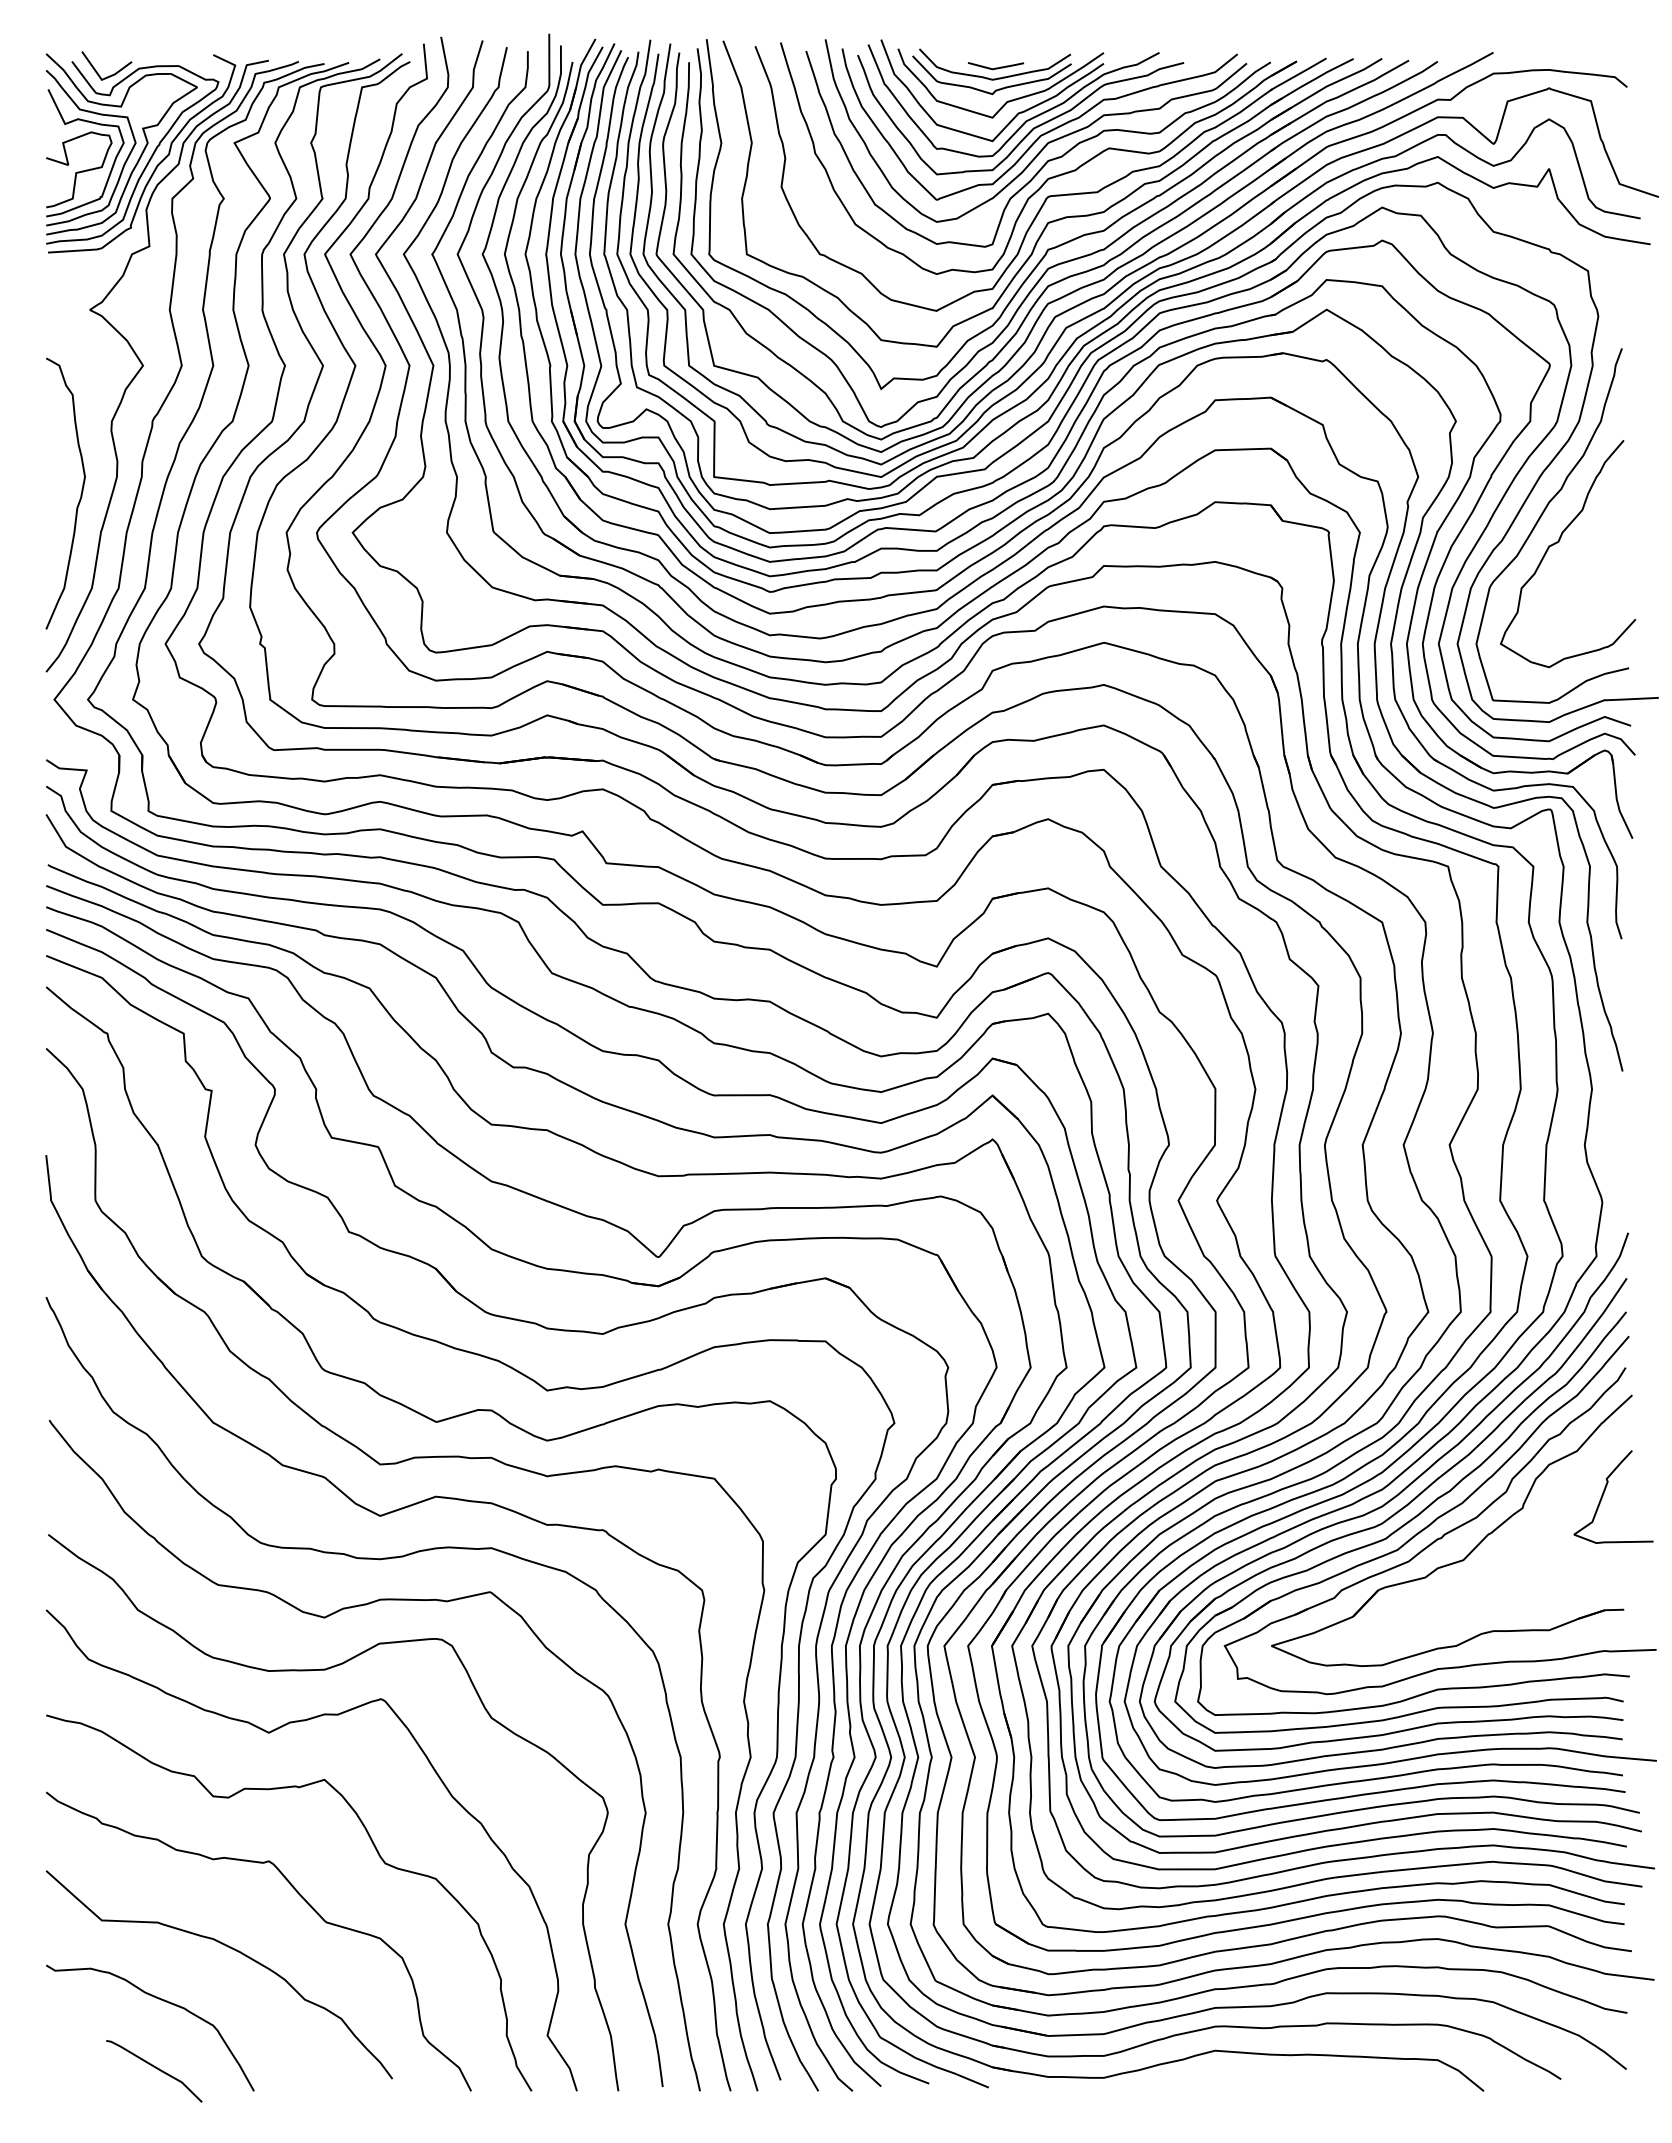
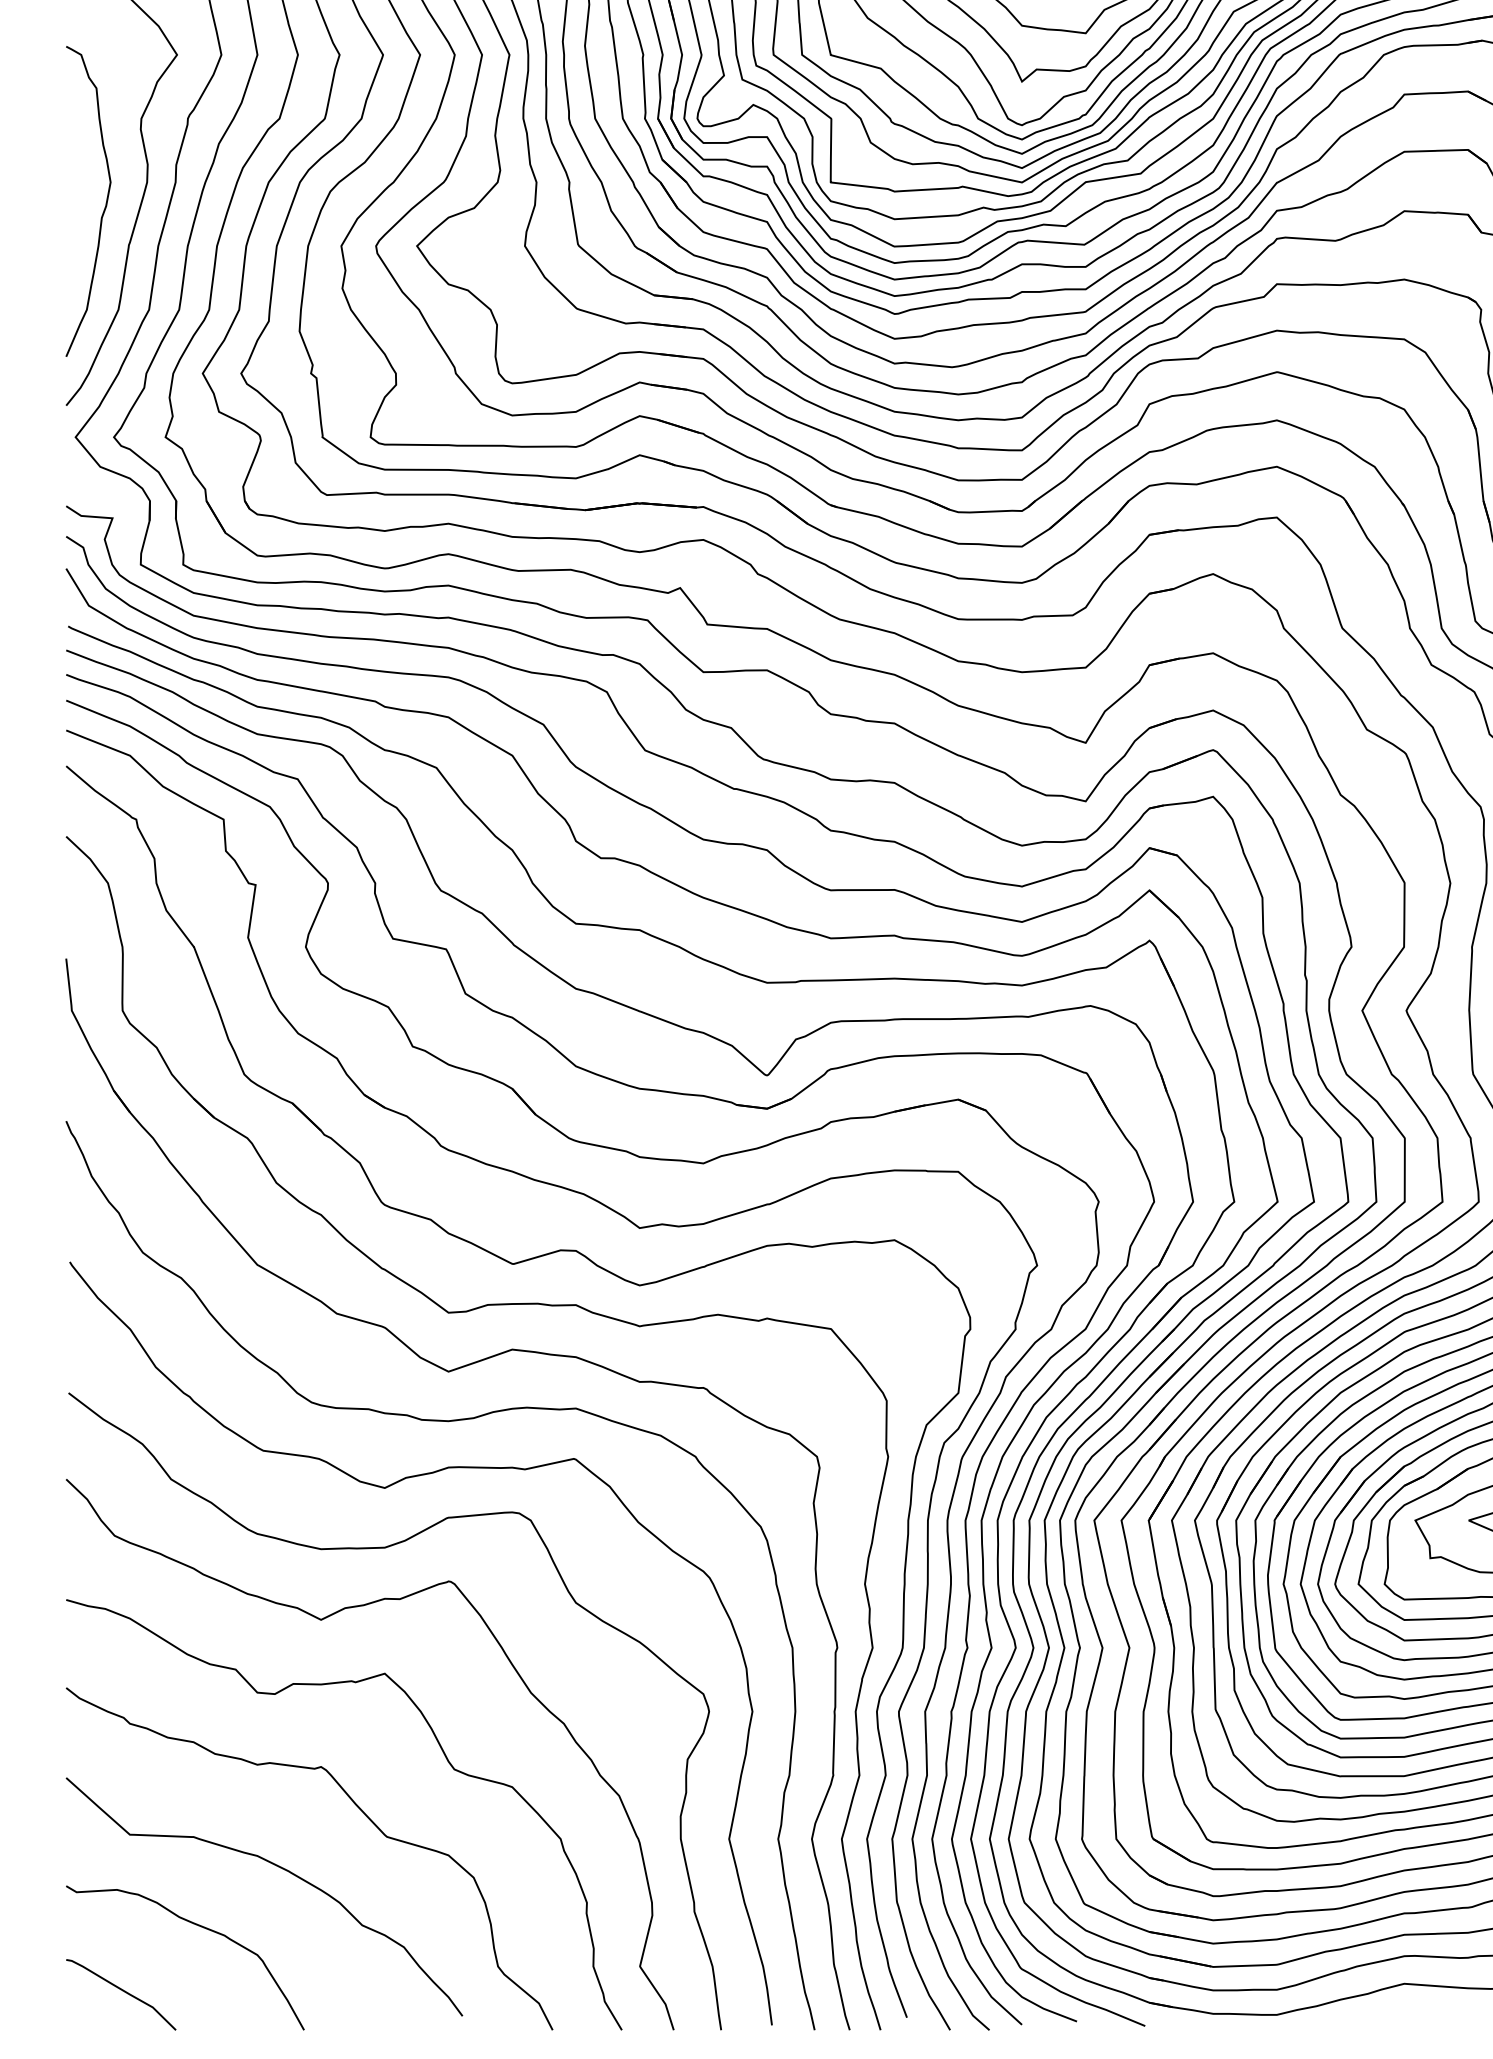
curve: (155, 2068) -> (122, 1991), moved

